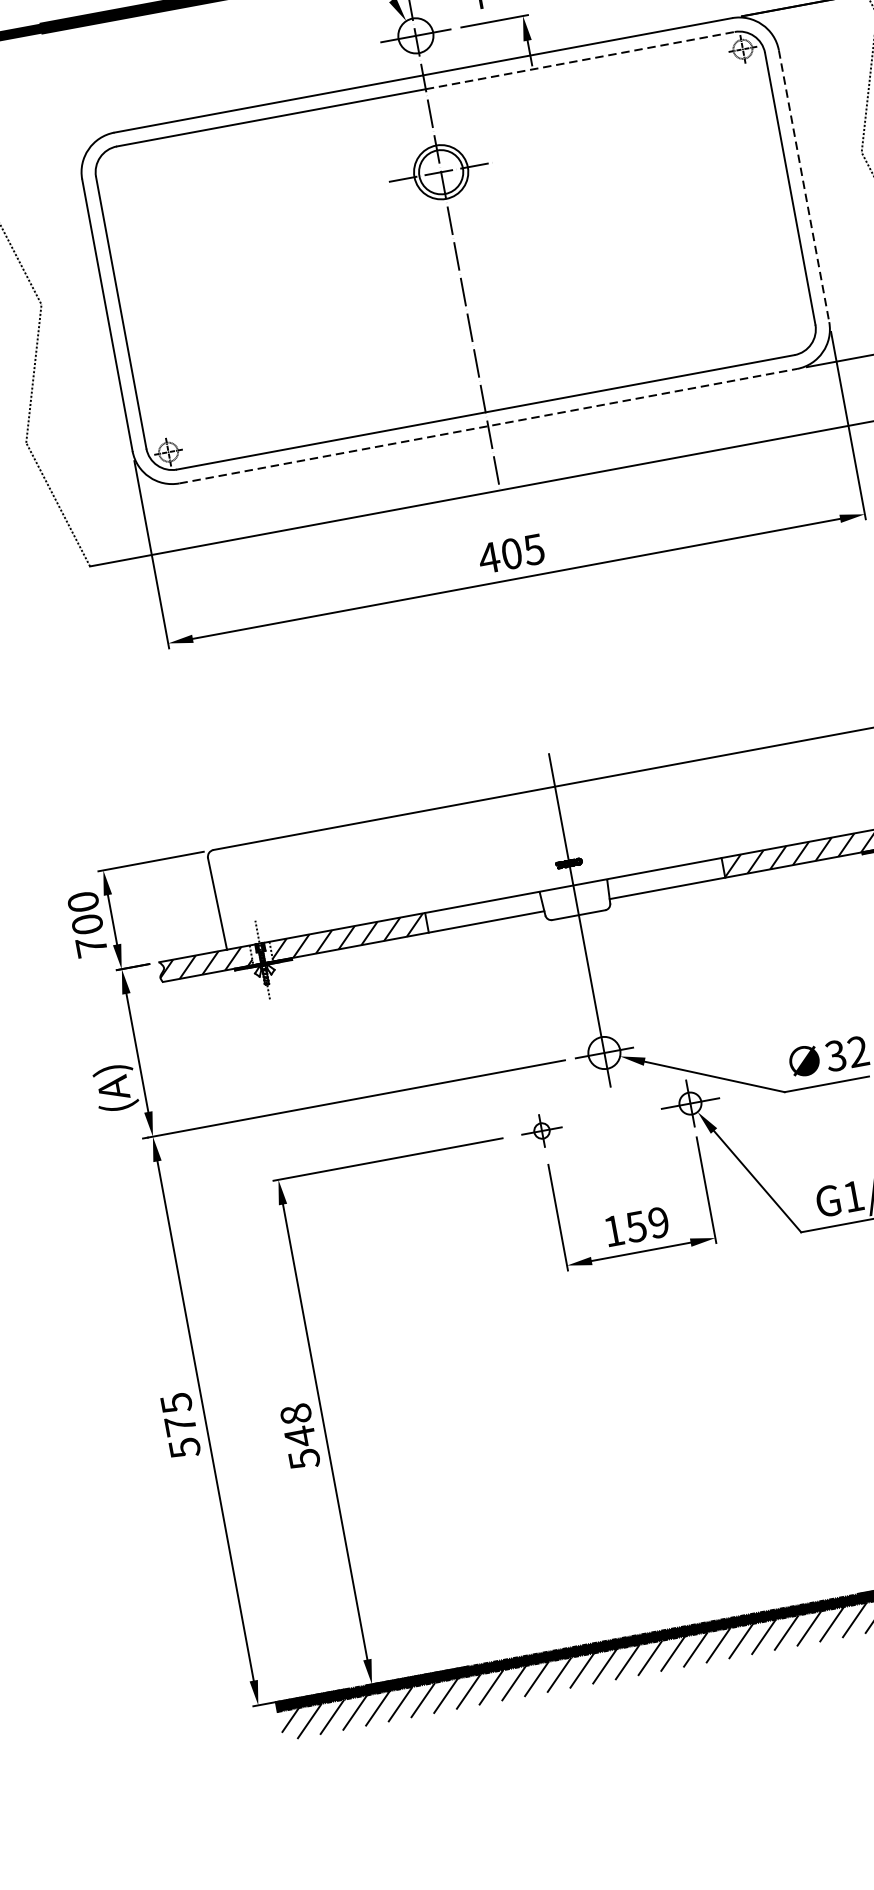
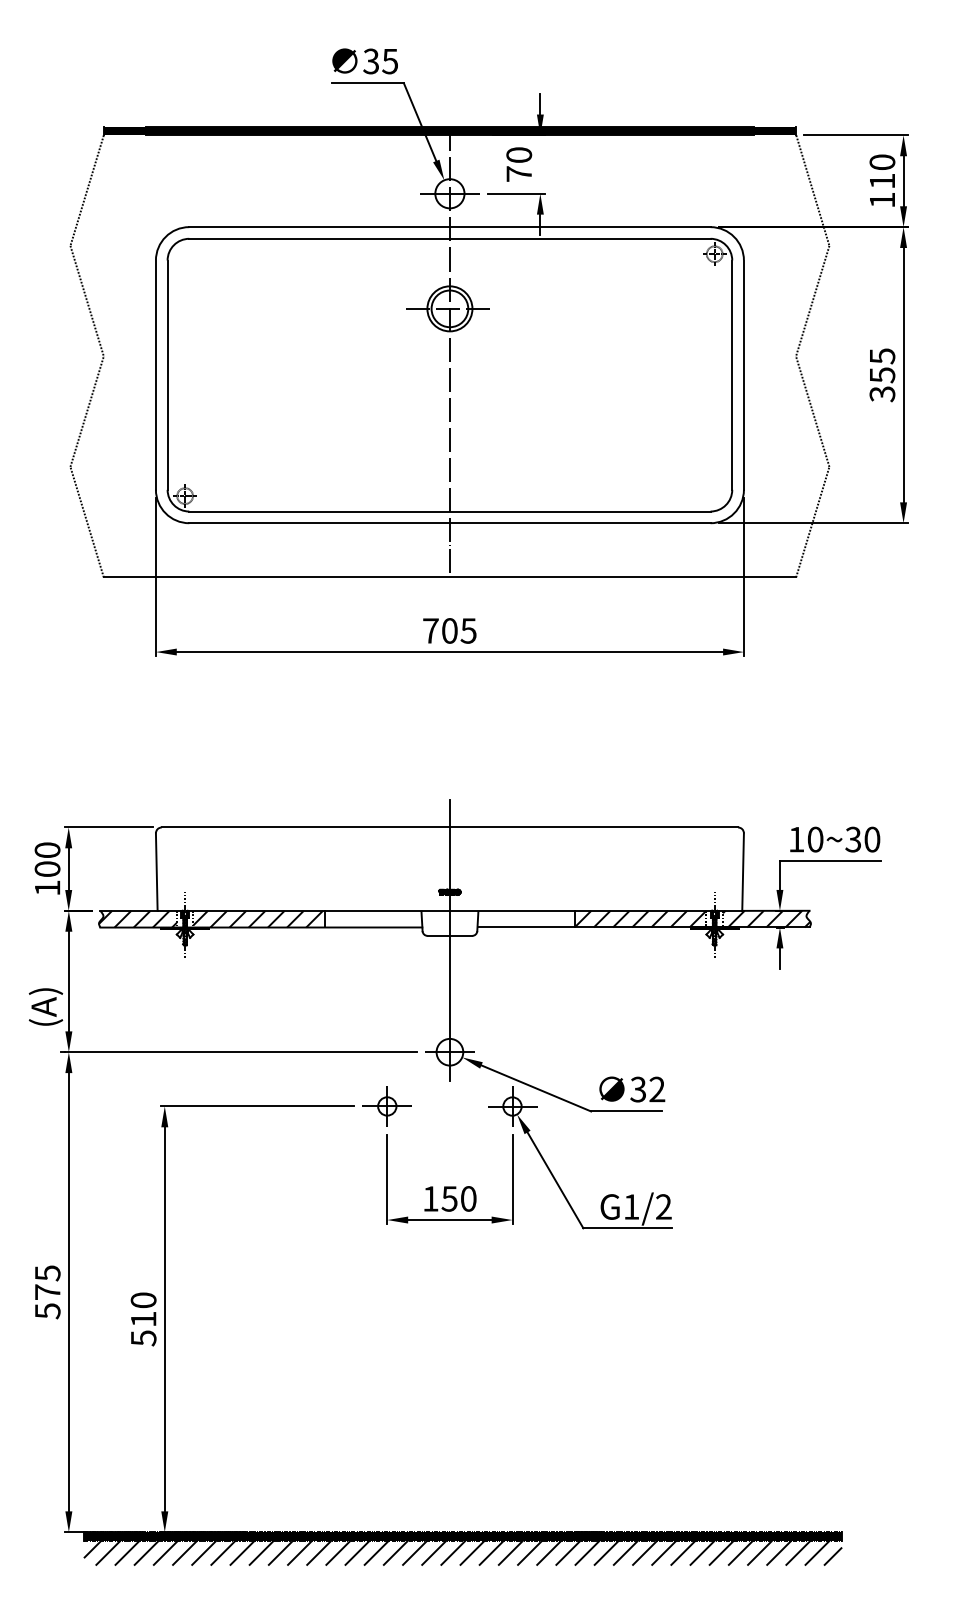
line: (580, 60) -> (580, 238), dashed -> solid
line: (803, 186) -> (743, 375), dashed -> solid
line: (487, 426) -> (449, 523), dashed -> solid
text: (488, 557) -> (430, 630), 405 -> 705
text: (91, 946) -> (47, 887), 700 -> 100
part: (541, 1131) -> (386, 1106), size x1.43
text: (658, 1222) -> (468, 1198), 159 -> 150
text: (297, 1425) -> (143, 1309), 548 -> 510

